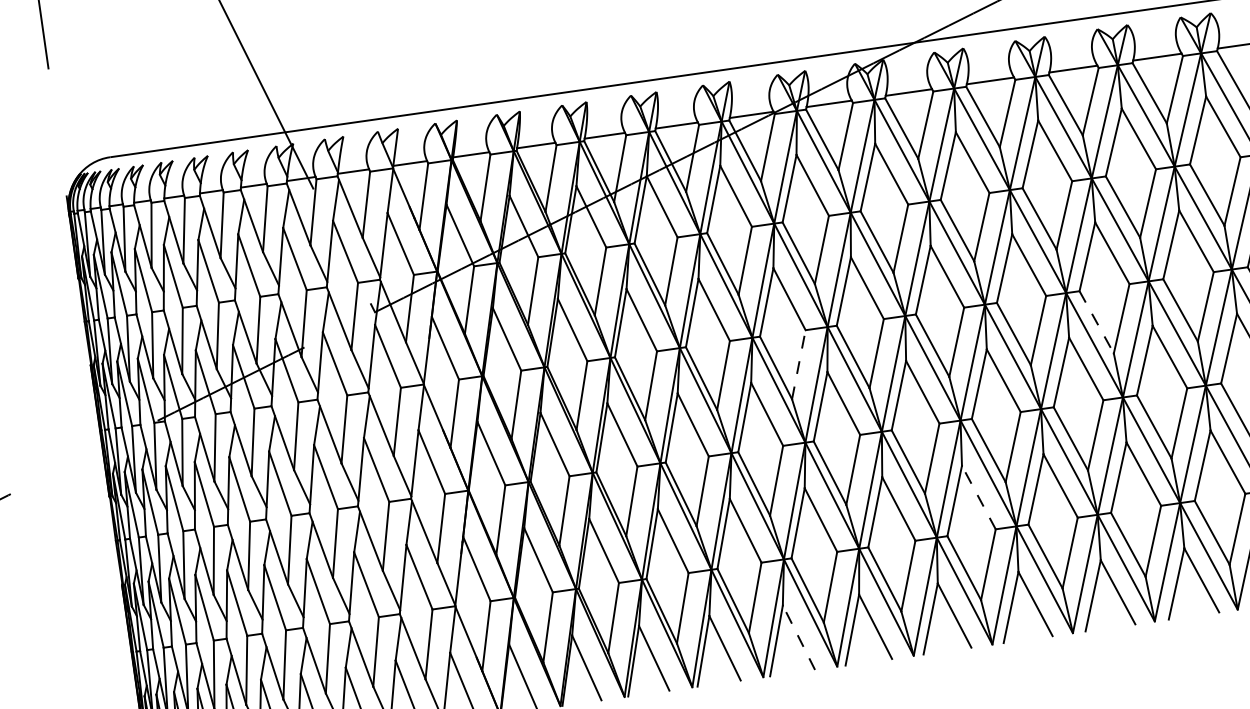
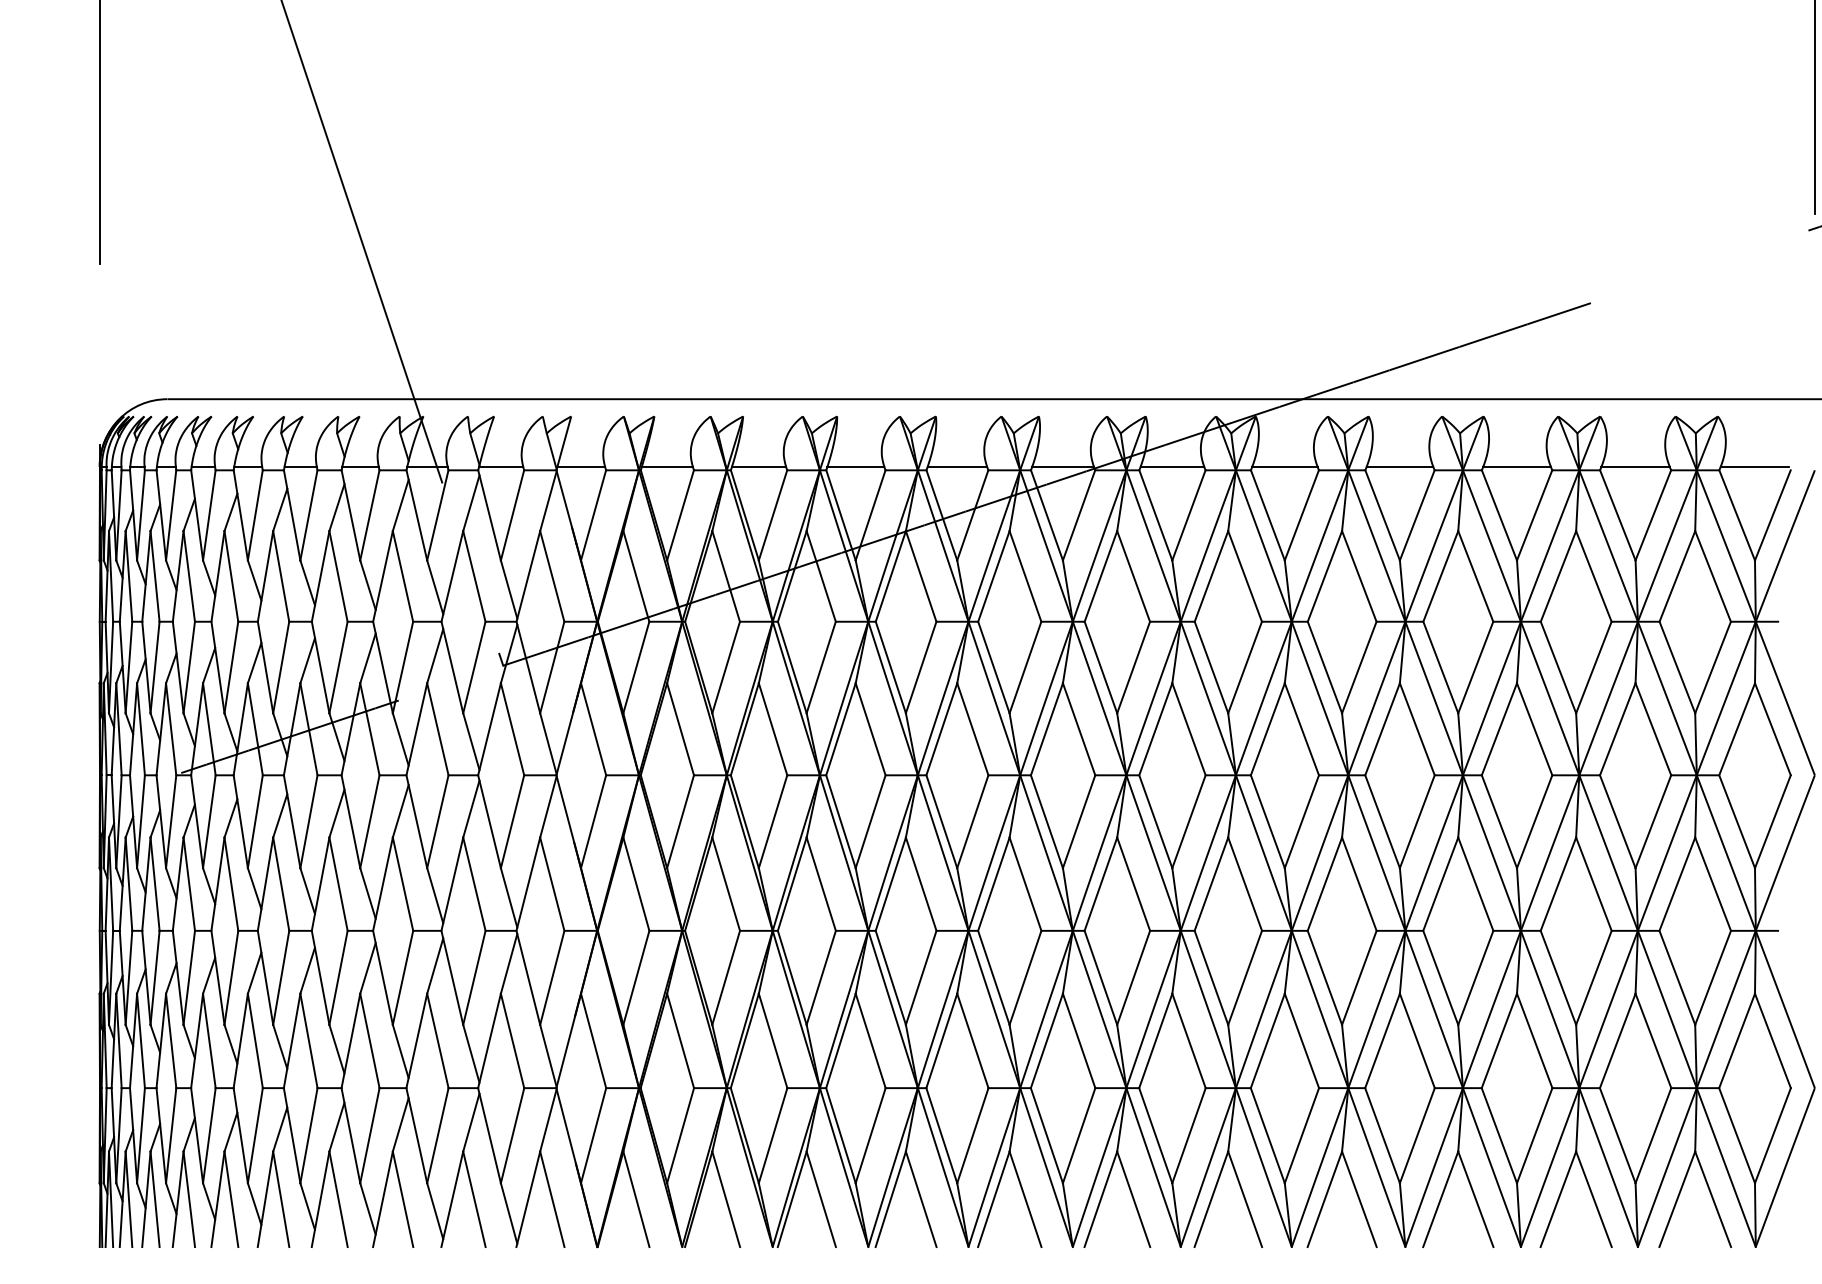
line: (1096, 322) -> (1499, 821), dashed -> solid
line: (799, 364) -> (1079, 821), dashed -> solid
line: (978, 497) -> (1301, 1040), dashed -> solid
line: (798, 637) -> (1025, 1198), dashed -> solid

